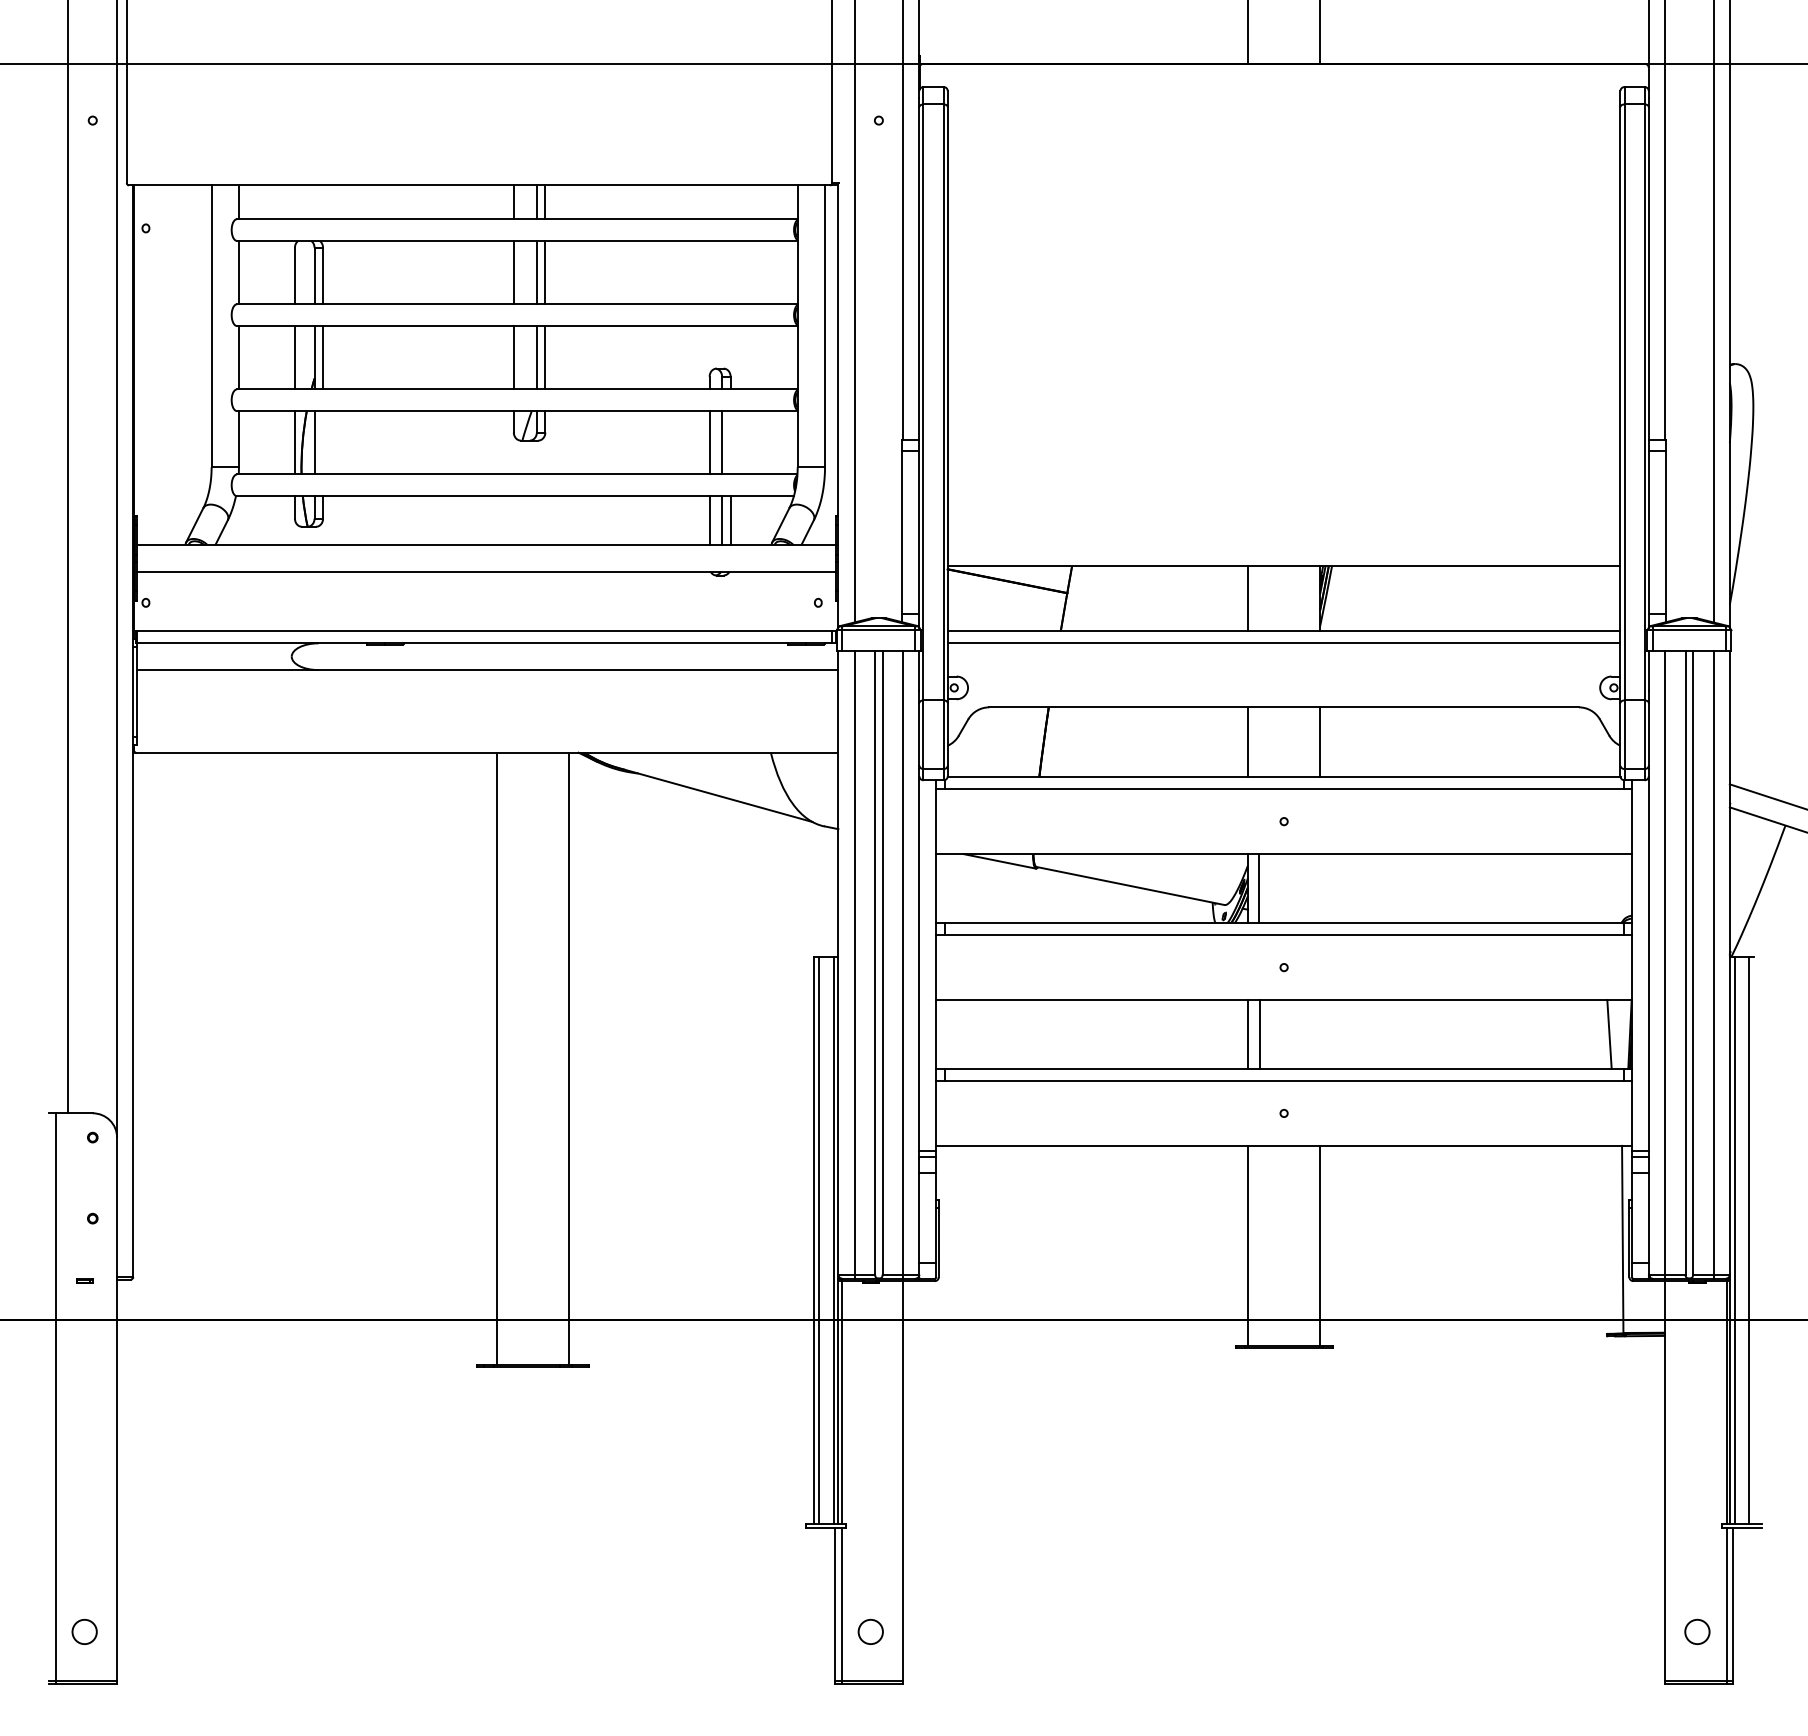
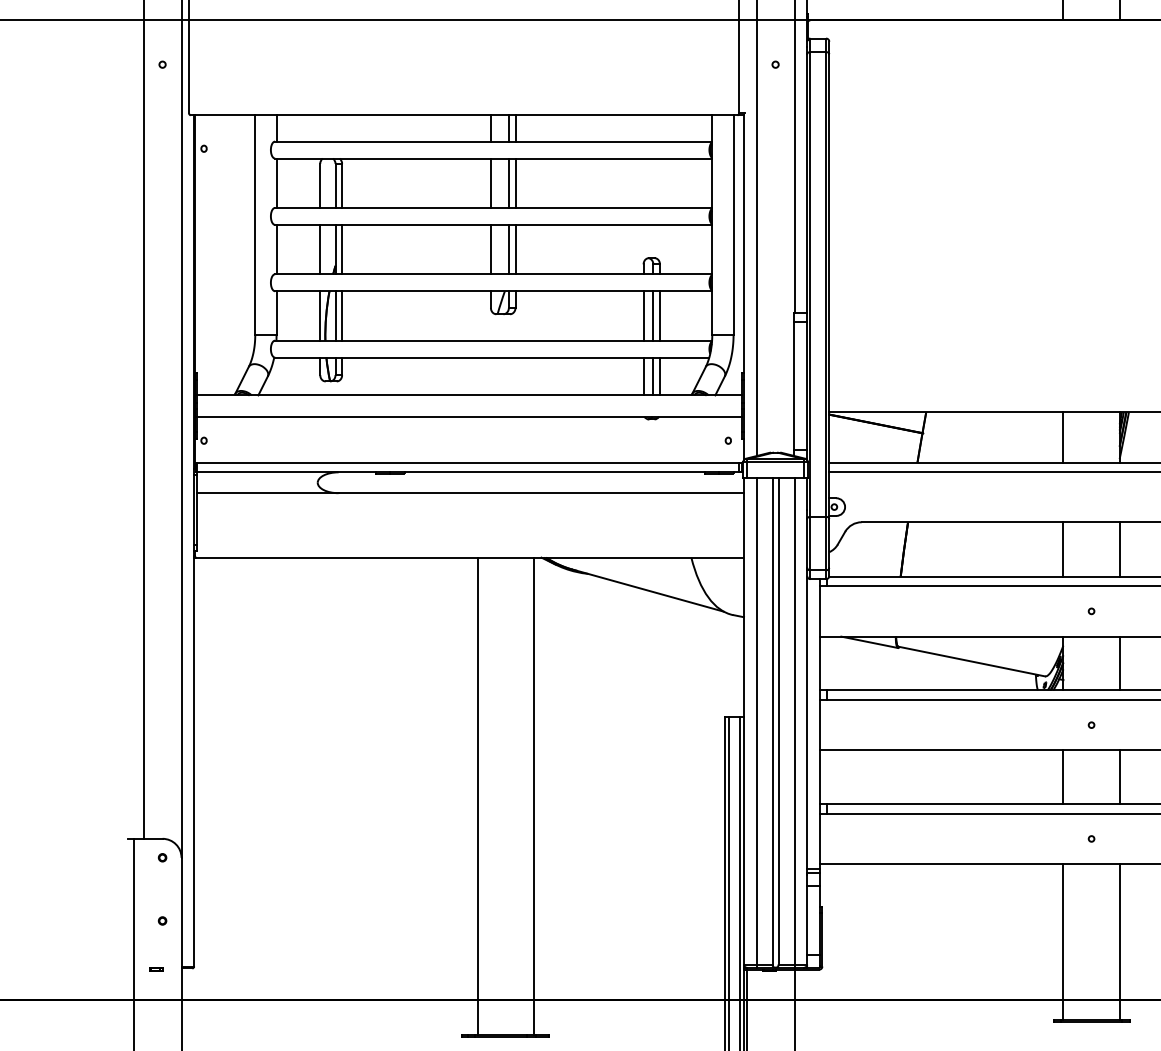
line: (323, 442) -> (342, 315), added
line: (730, 442) -> (659, 315), added
line: (1259, 888) -> (1119, 663), moved
line: (1260, 1034) -> (1119, 777), moved

